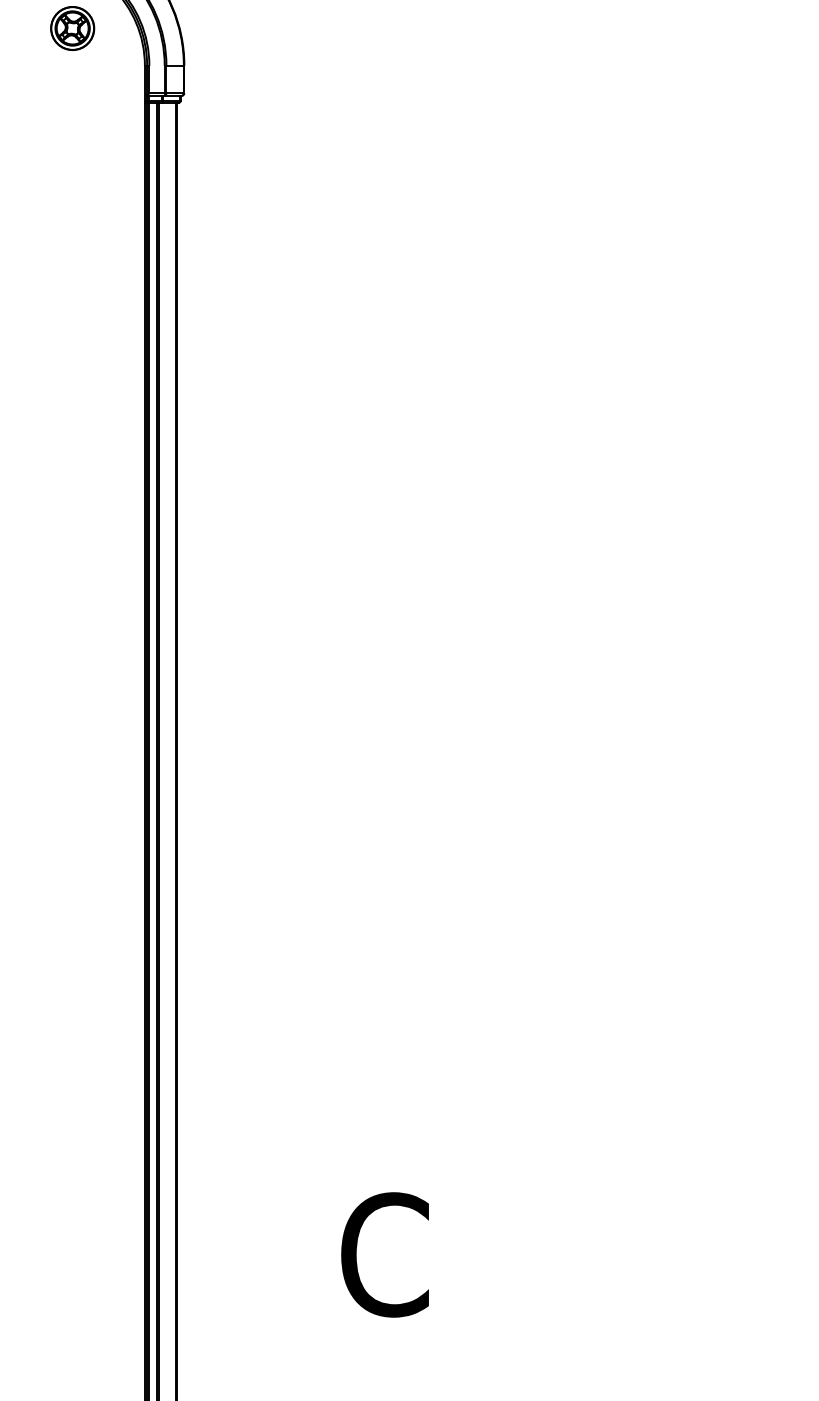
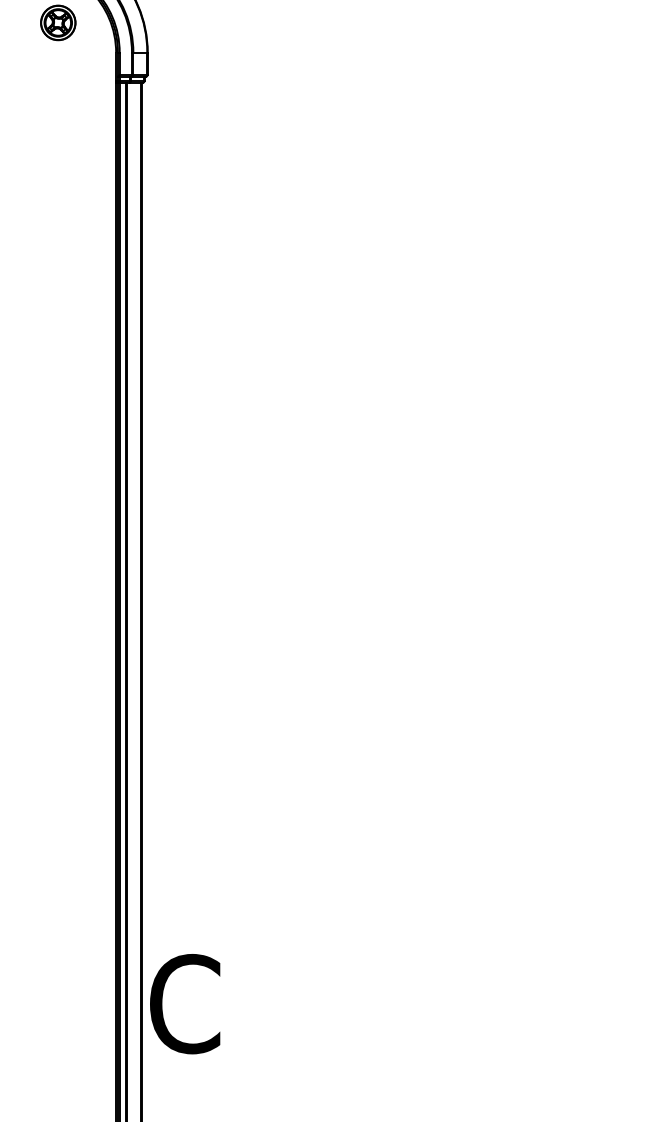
text: (384, 1254) -> (184, 1003), moved

